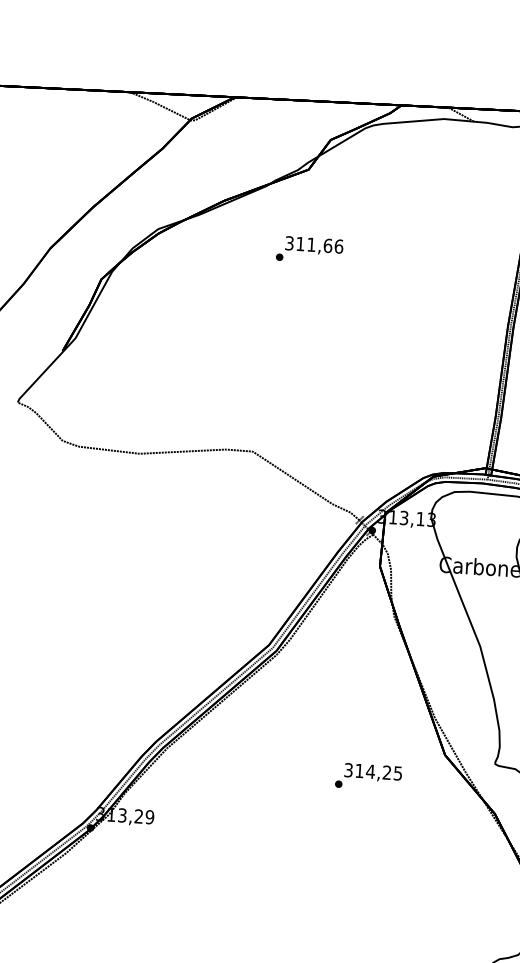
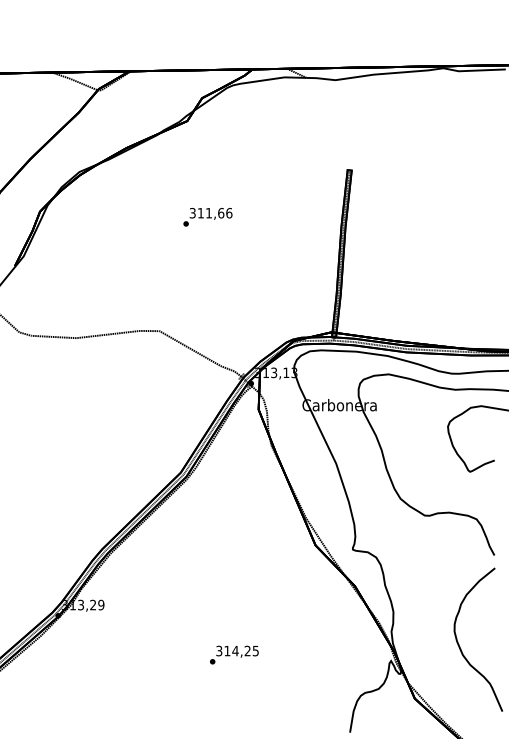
text: (309, 250) -> (207, 217), moved
text: (368, 776) -> (234, 654), moved

